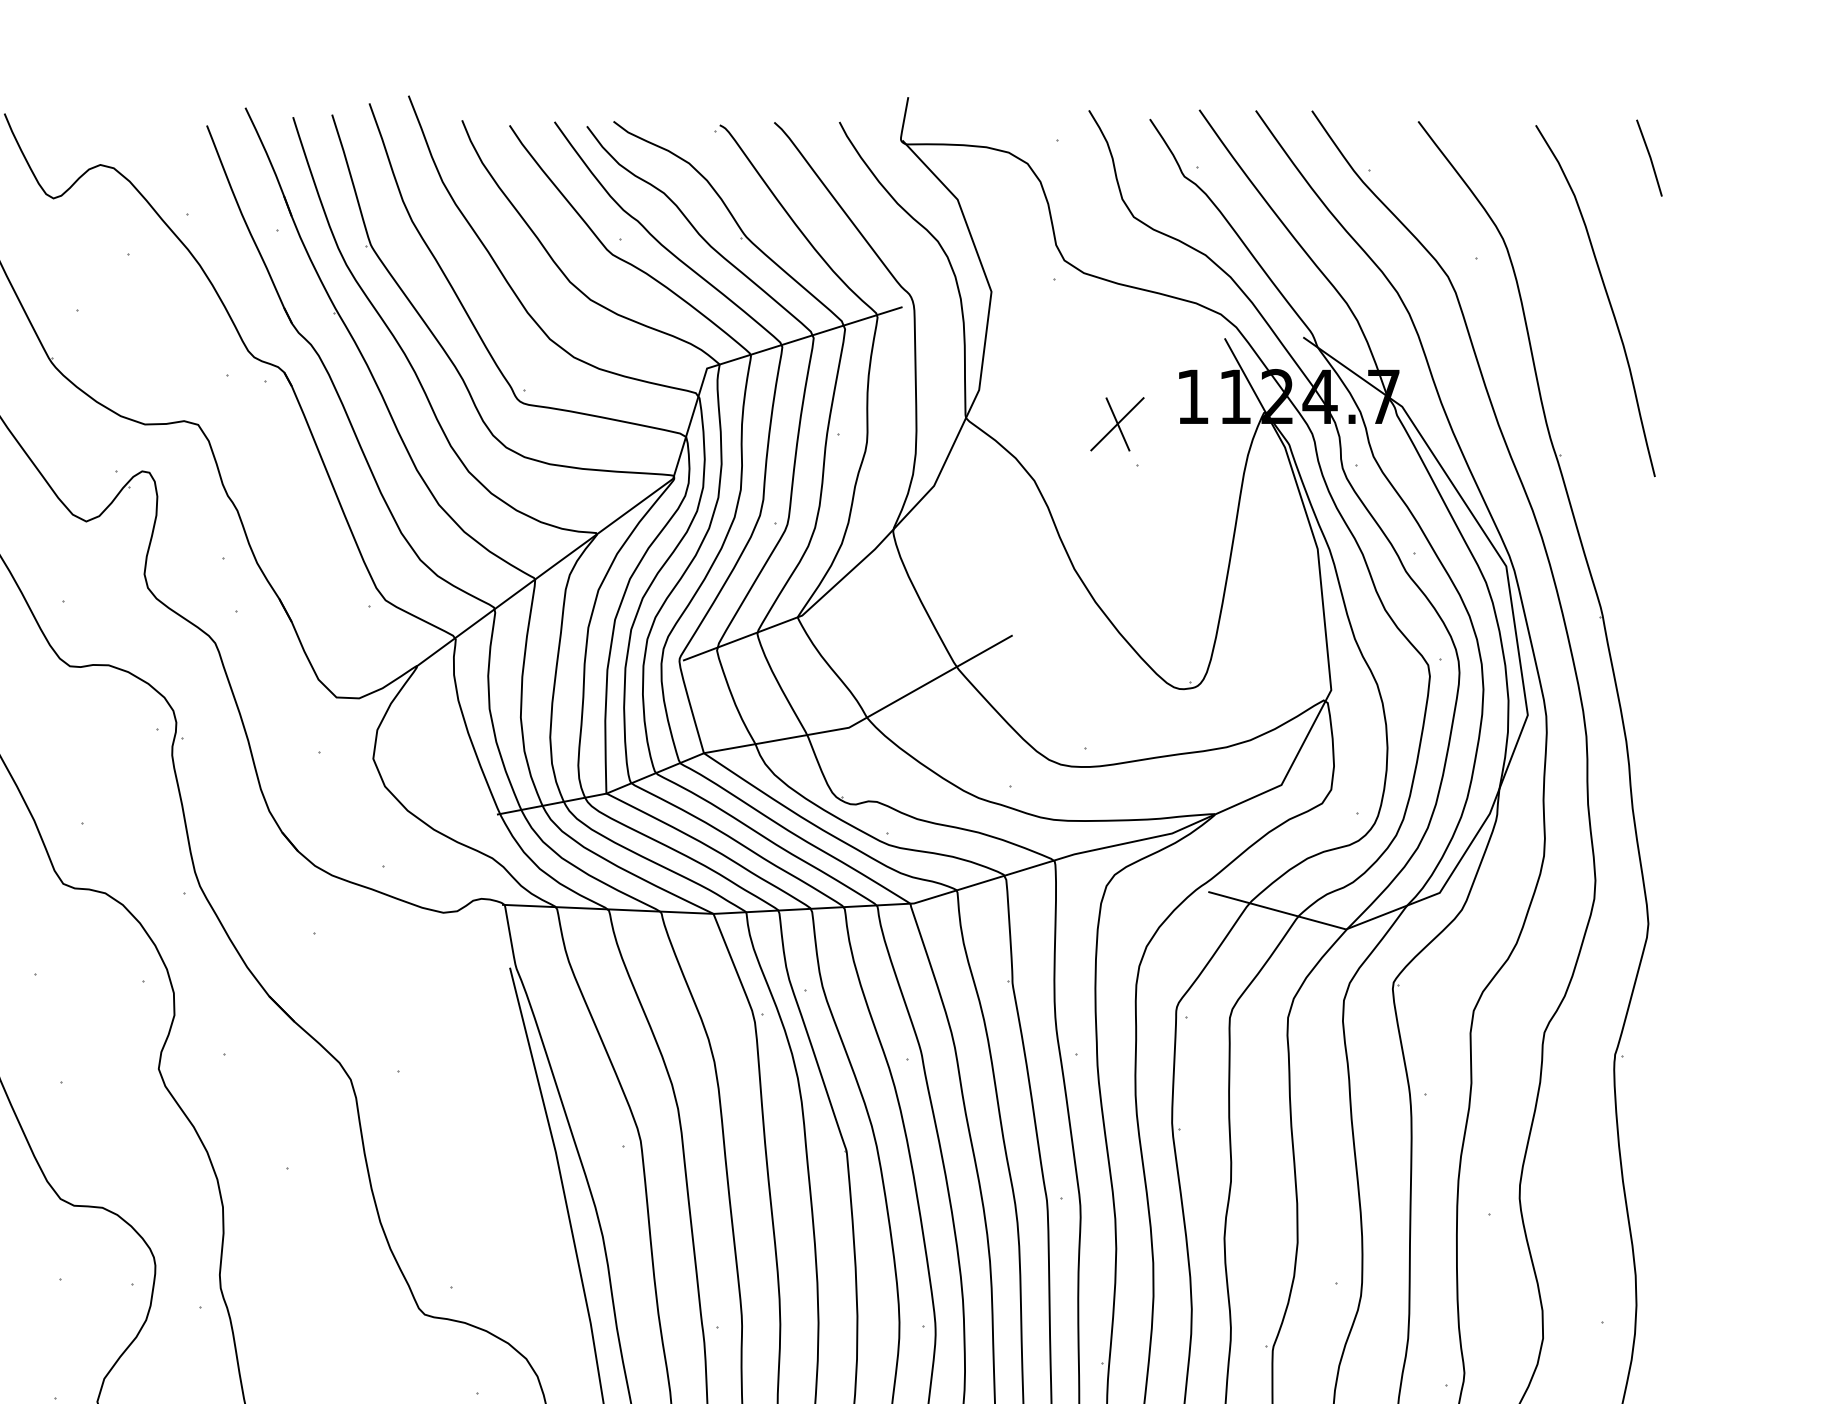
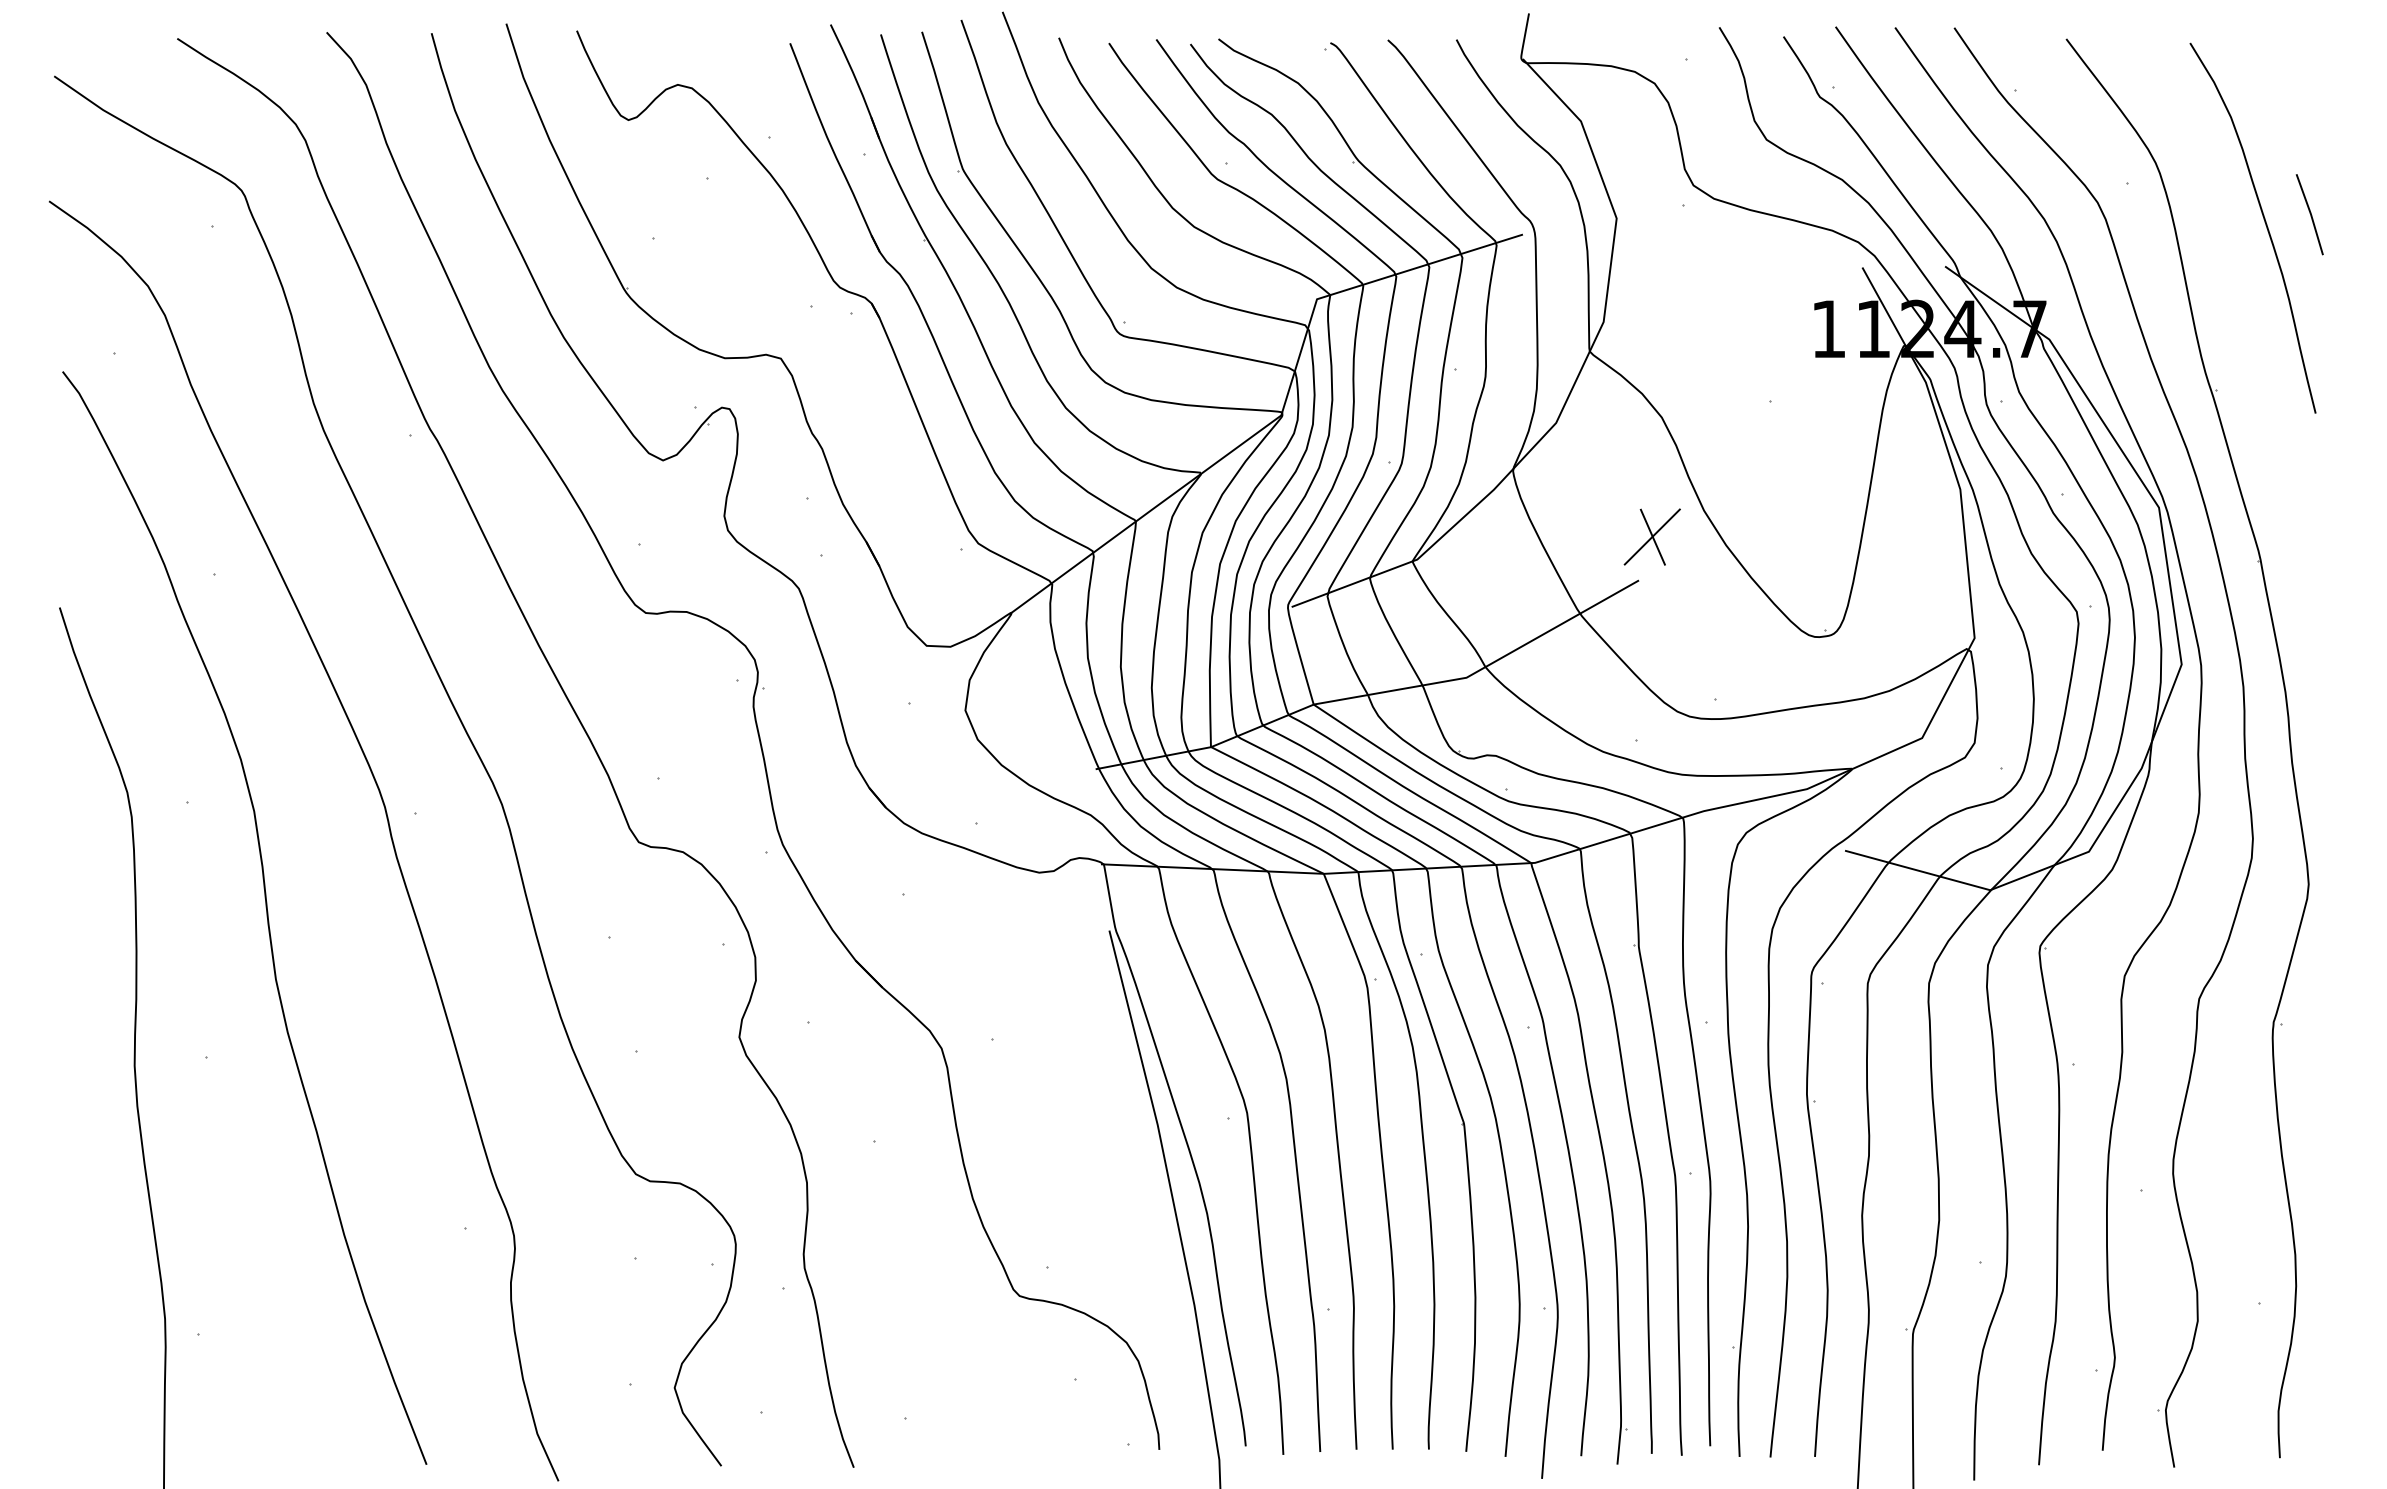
line: (1649, 157) -> (2309, 213), moved
part: (1116, 423) -> (1651, 536), moved

